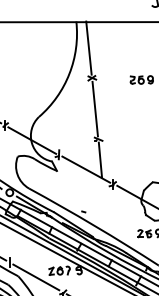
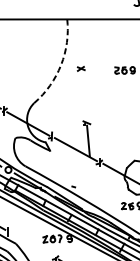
line: (88, 47) -> (77, 41), removed
arc: (69, 73) -> (61, 64), solid -> dashed
line: (94, 108) -> (83, 95), removed
line: (36, 277) -> (32, 244), removed

